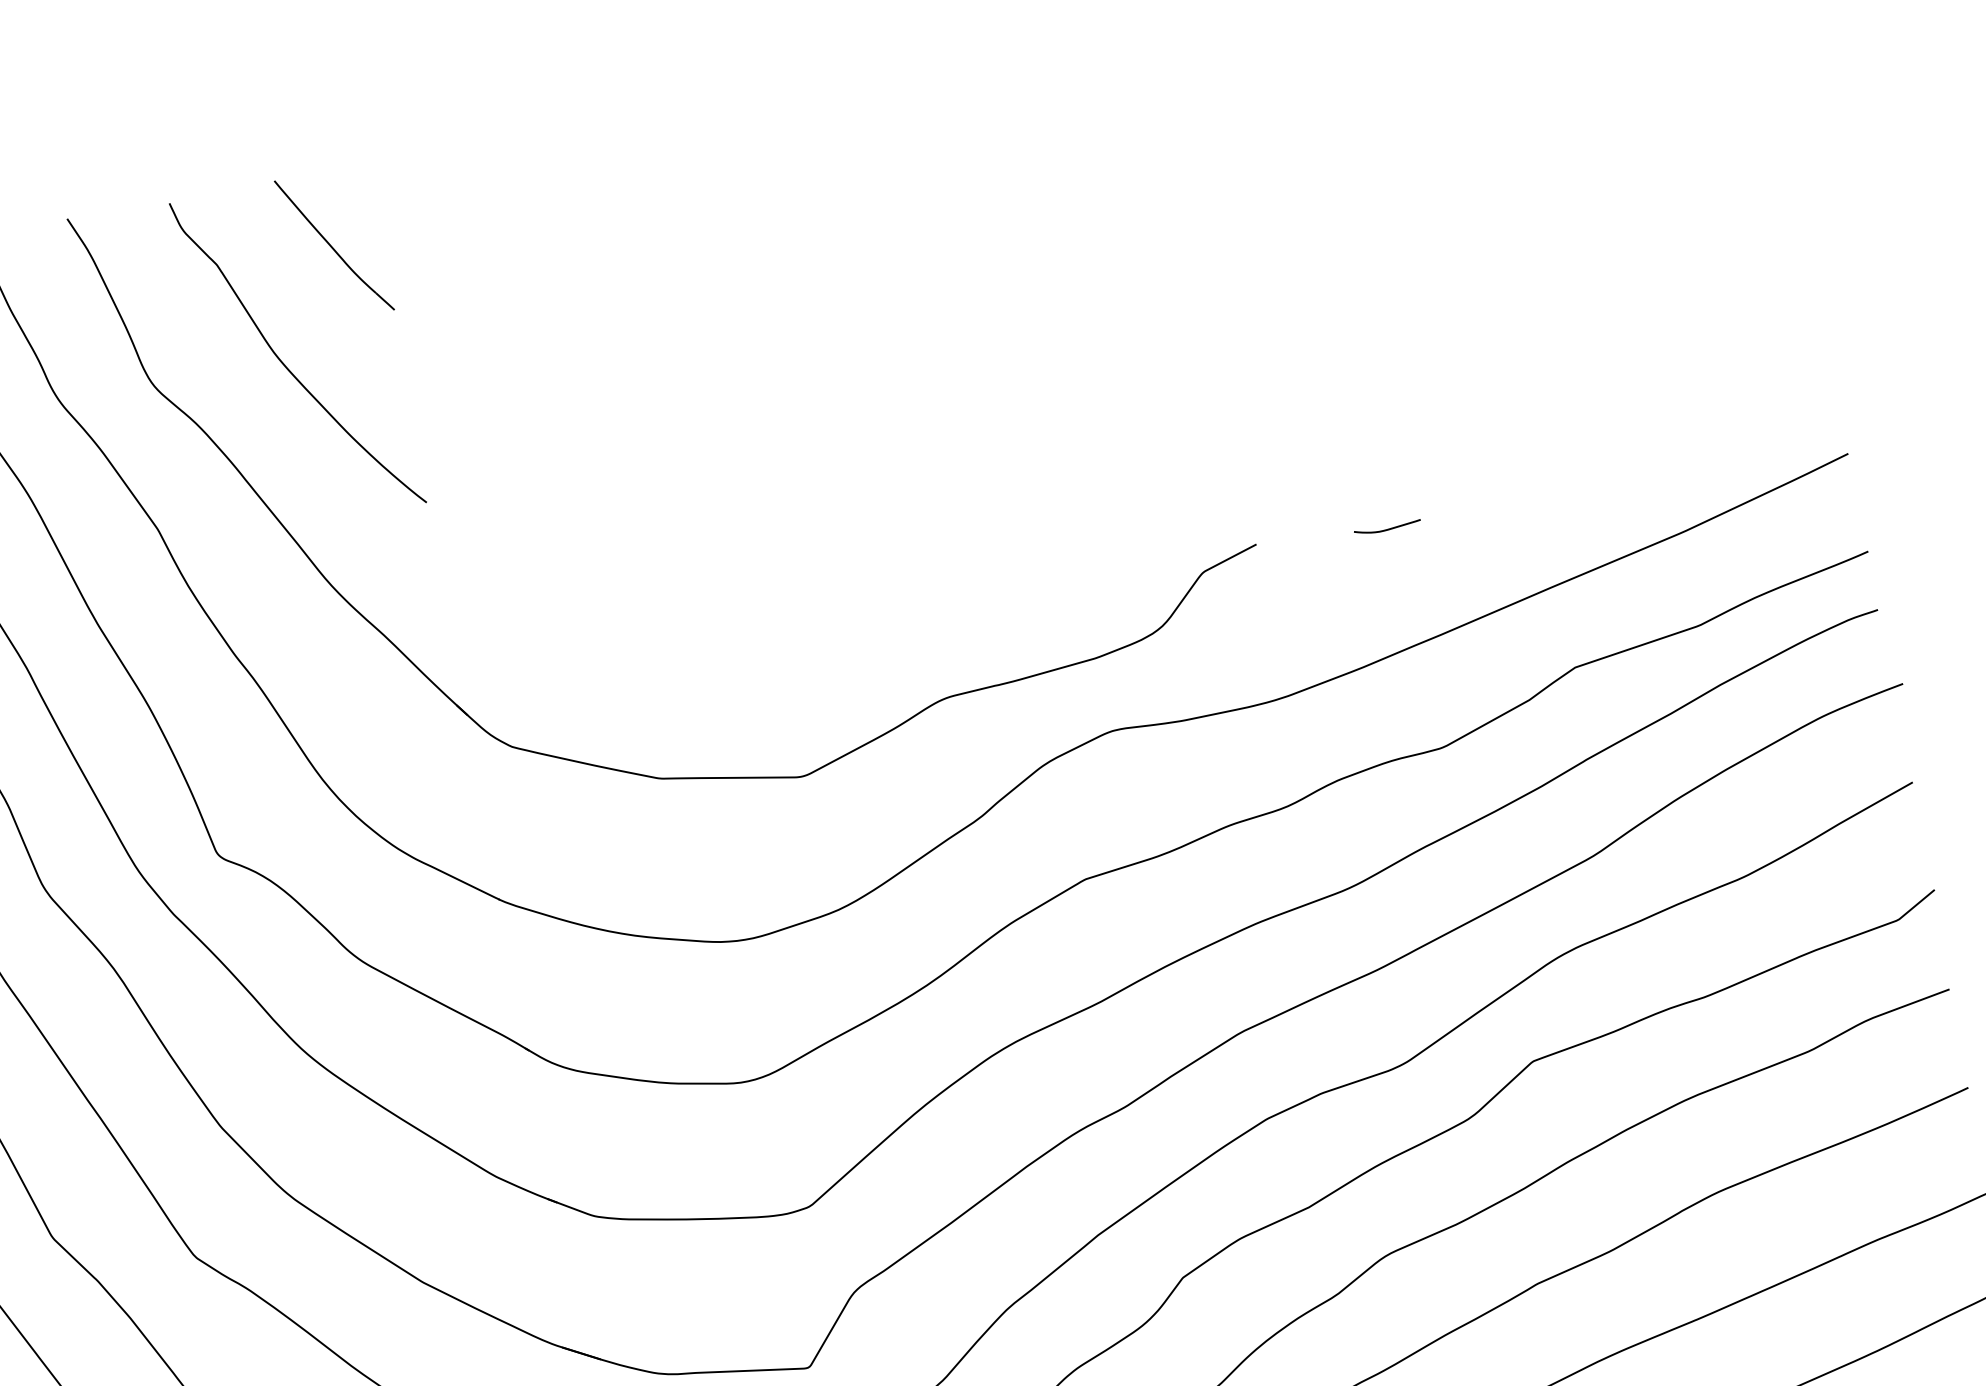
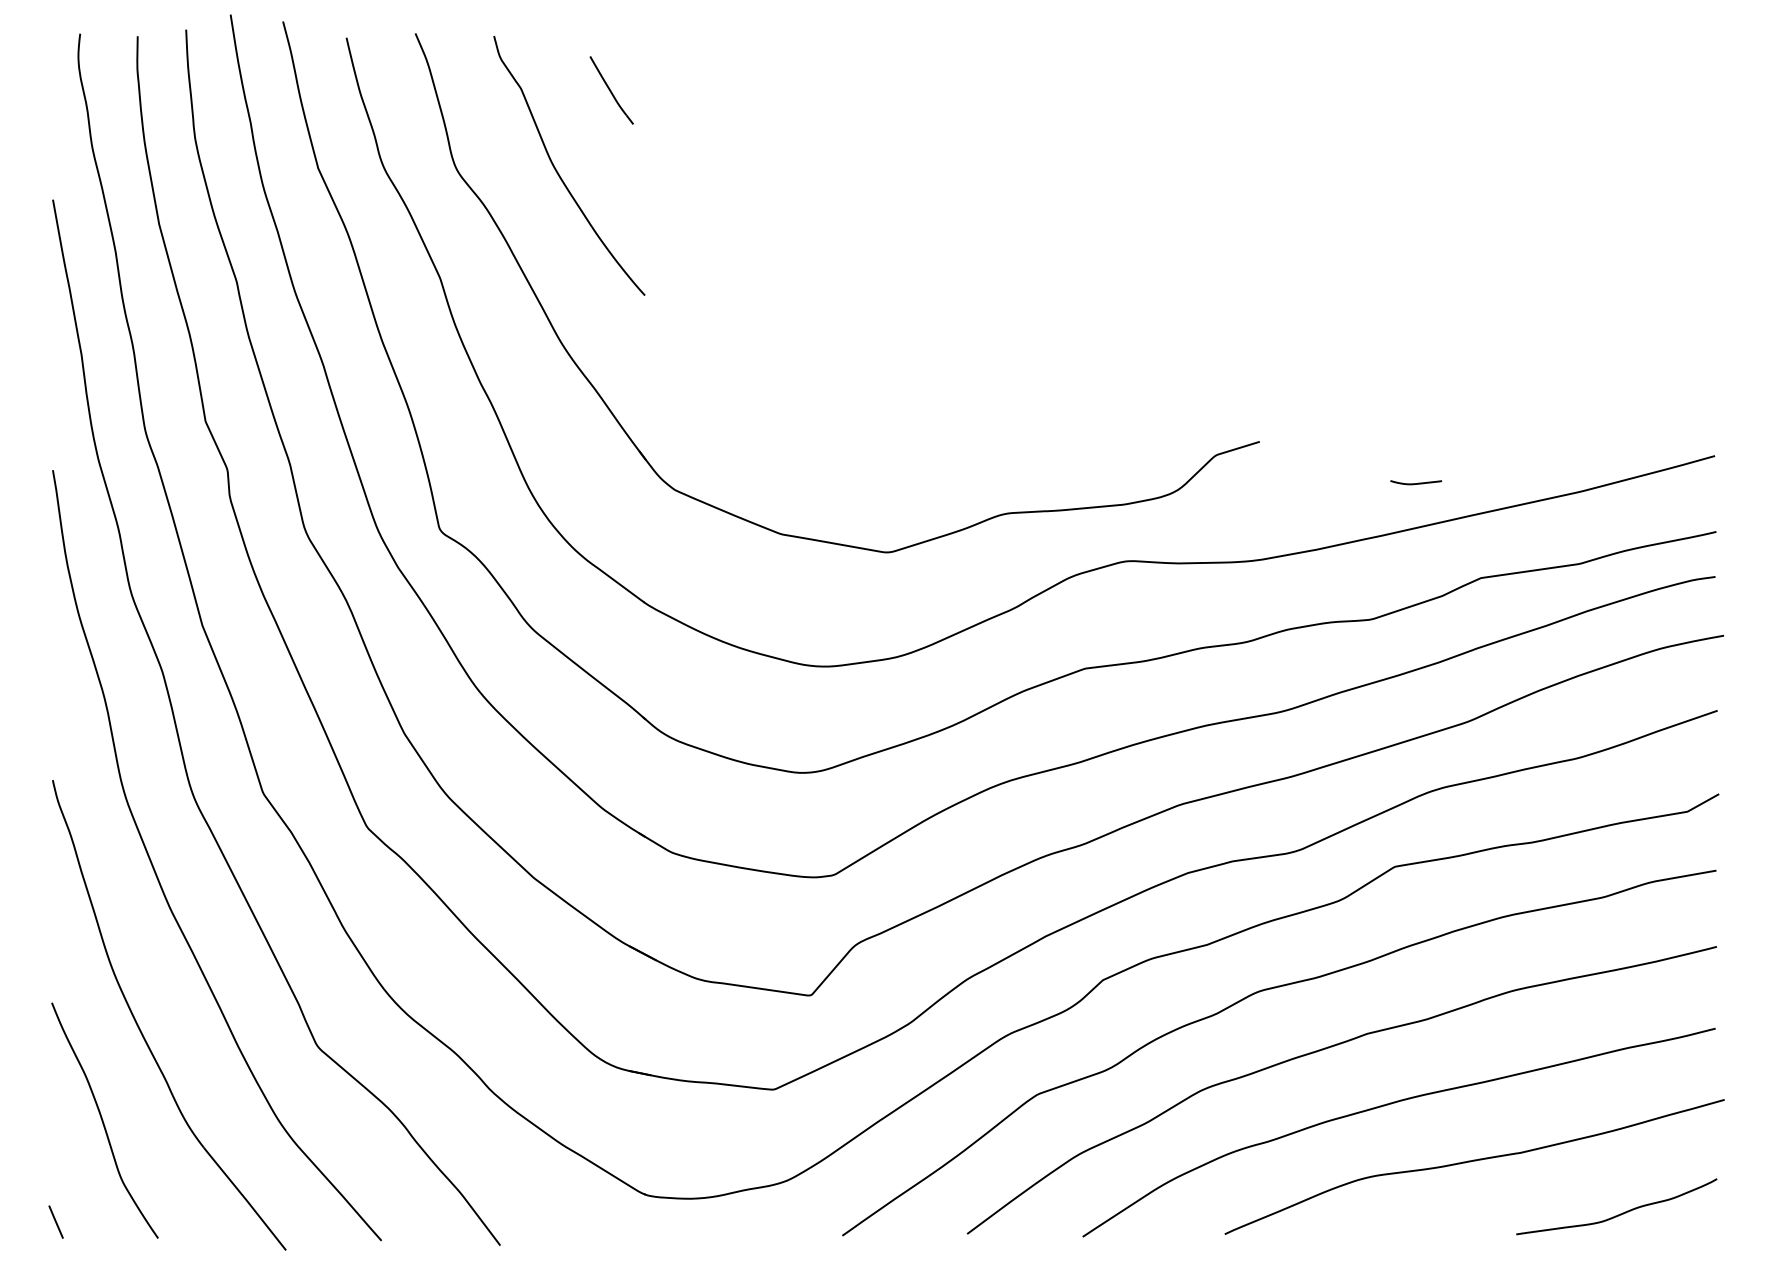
part: (334, 245) -> (611, 90), size x0.6
curve: (1386, 529) -> (1415, 483), moved

